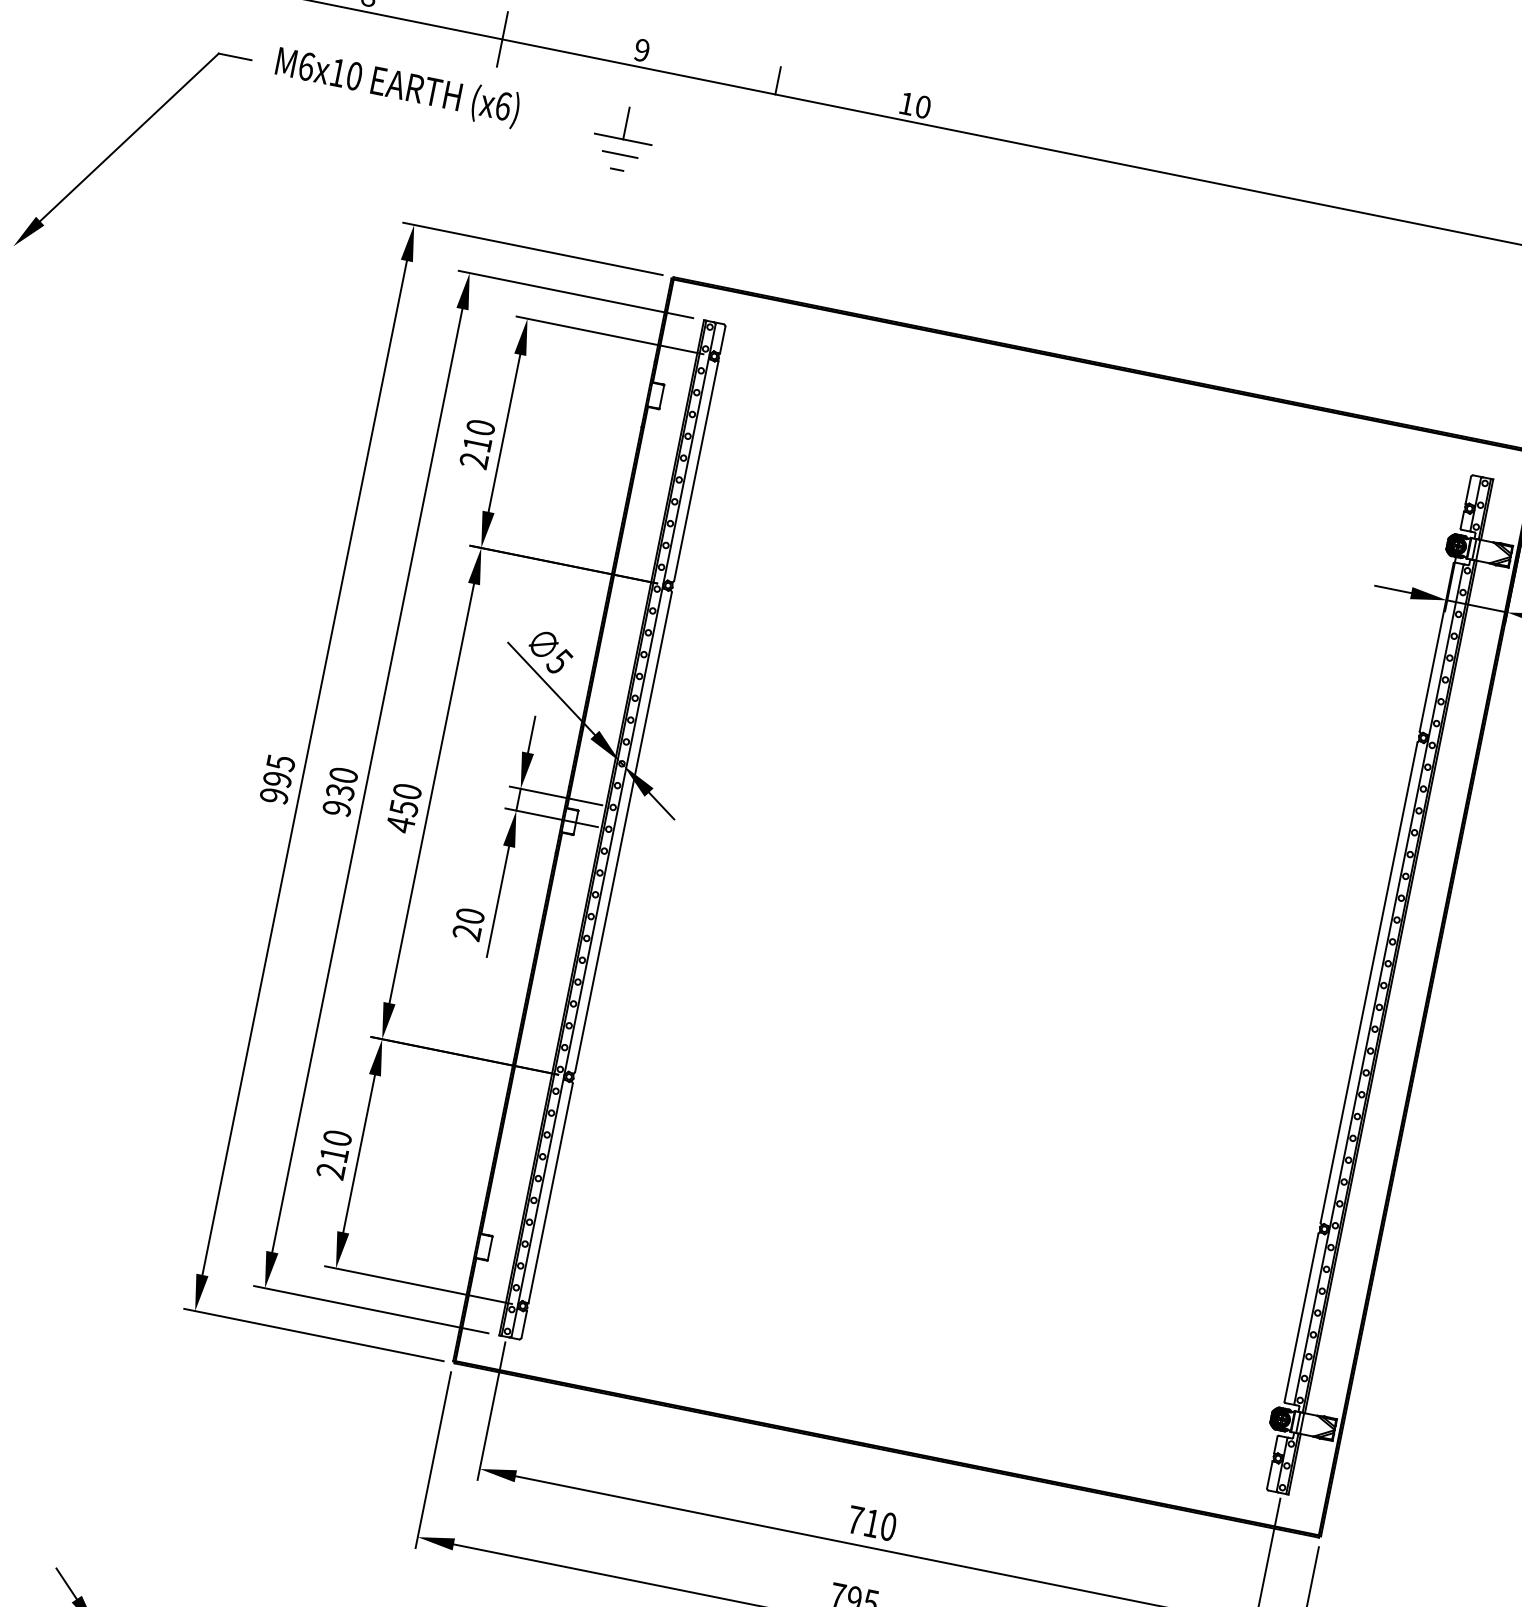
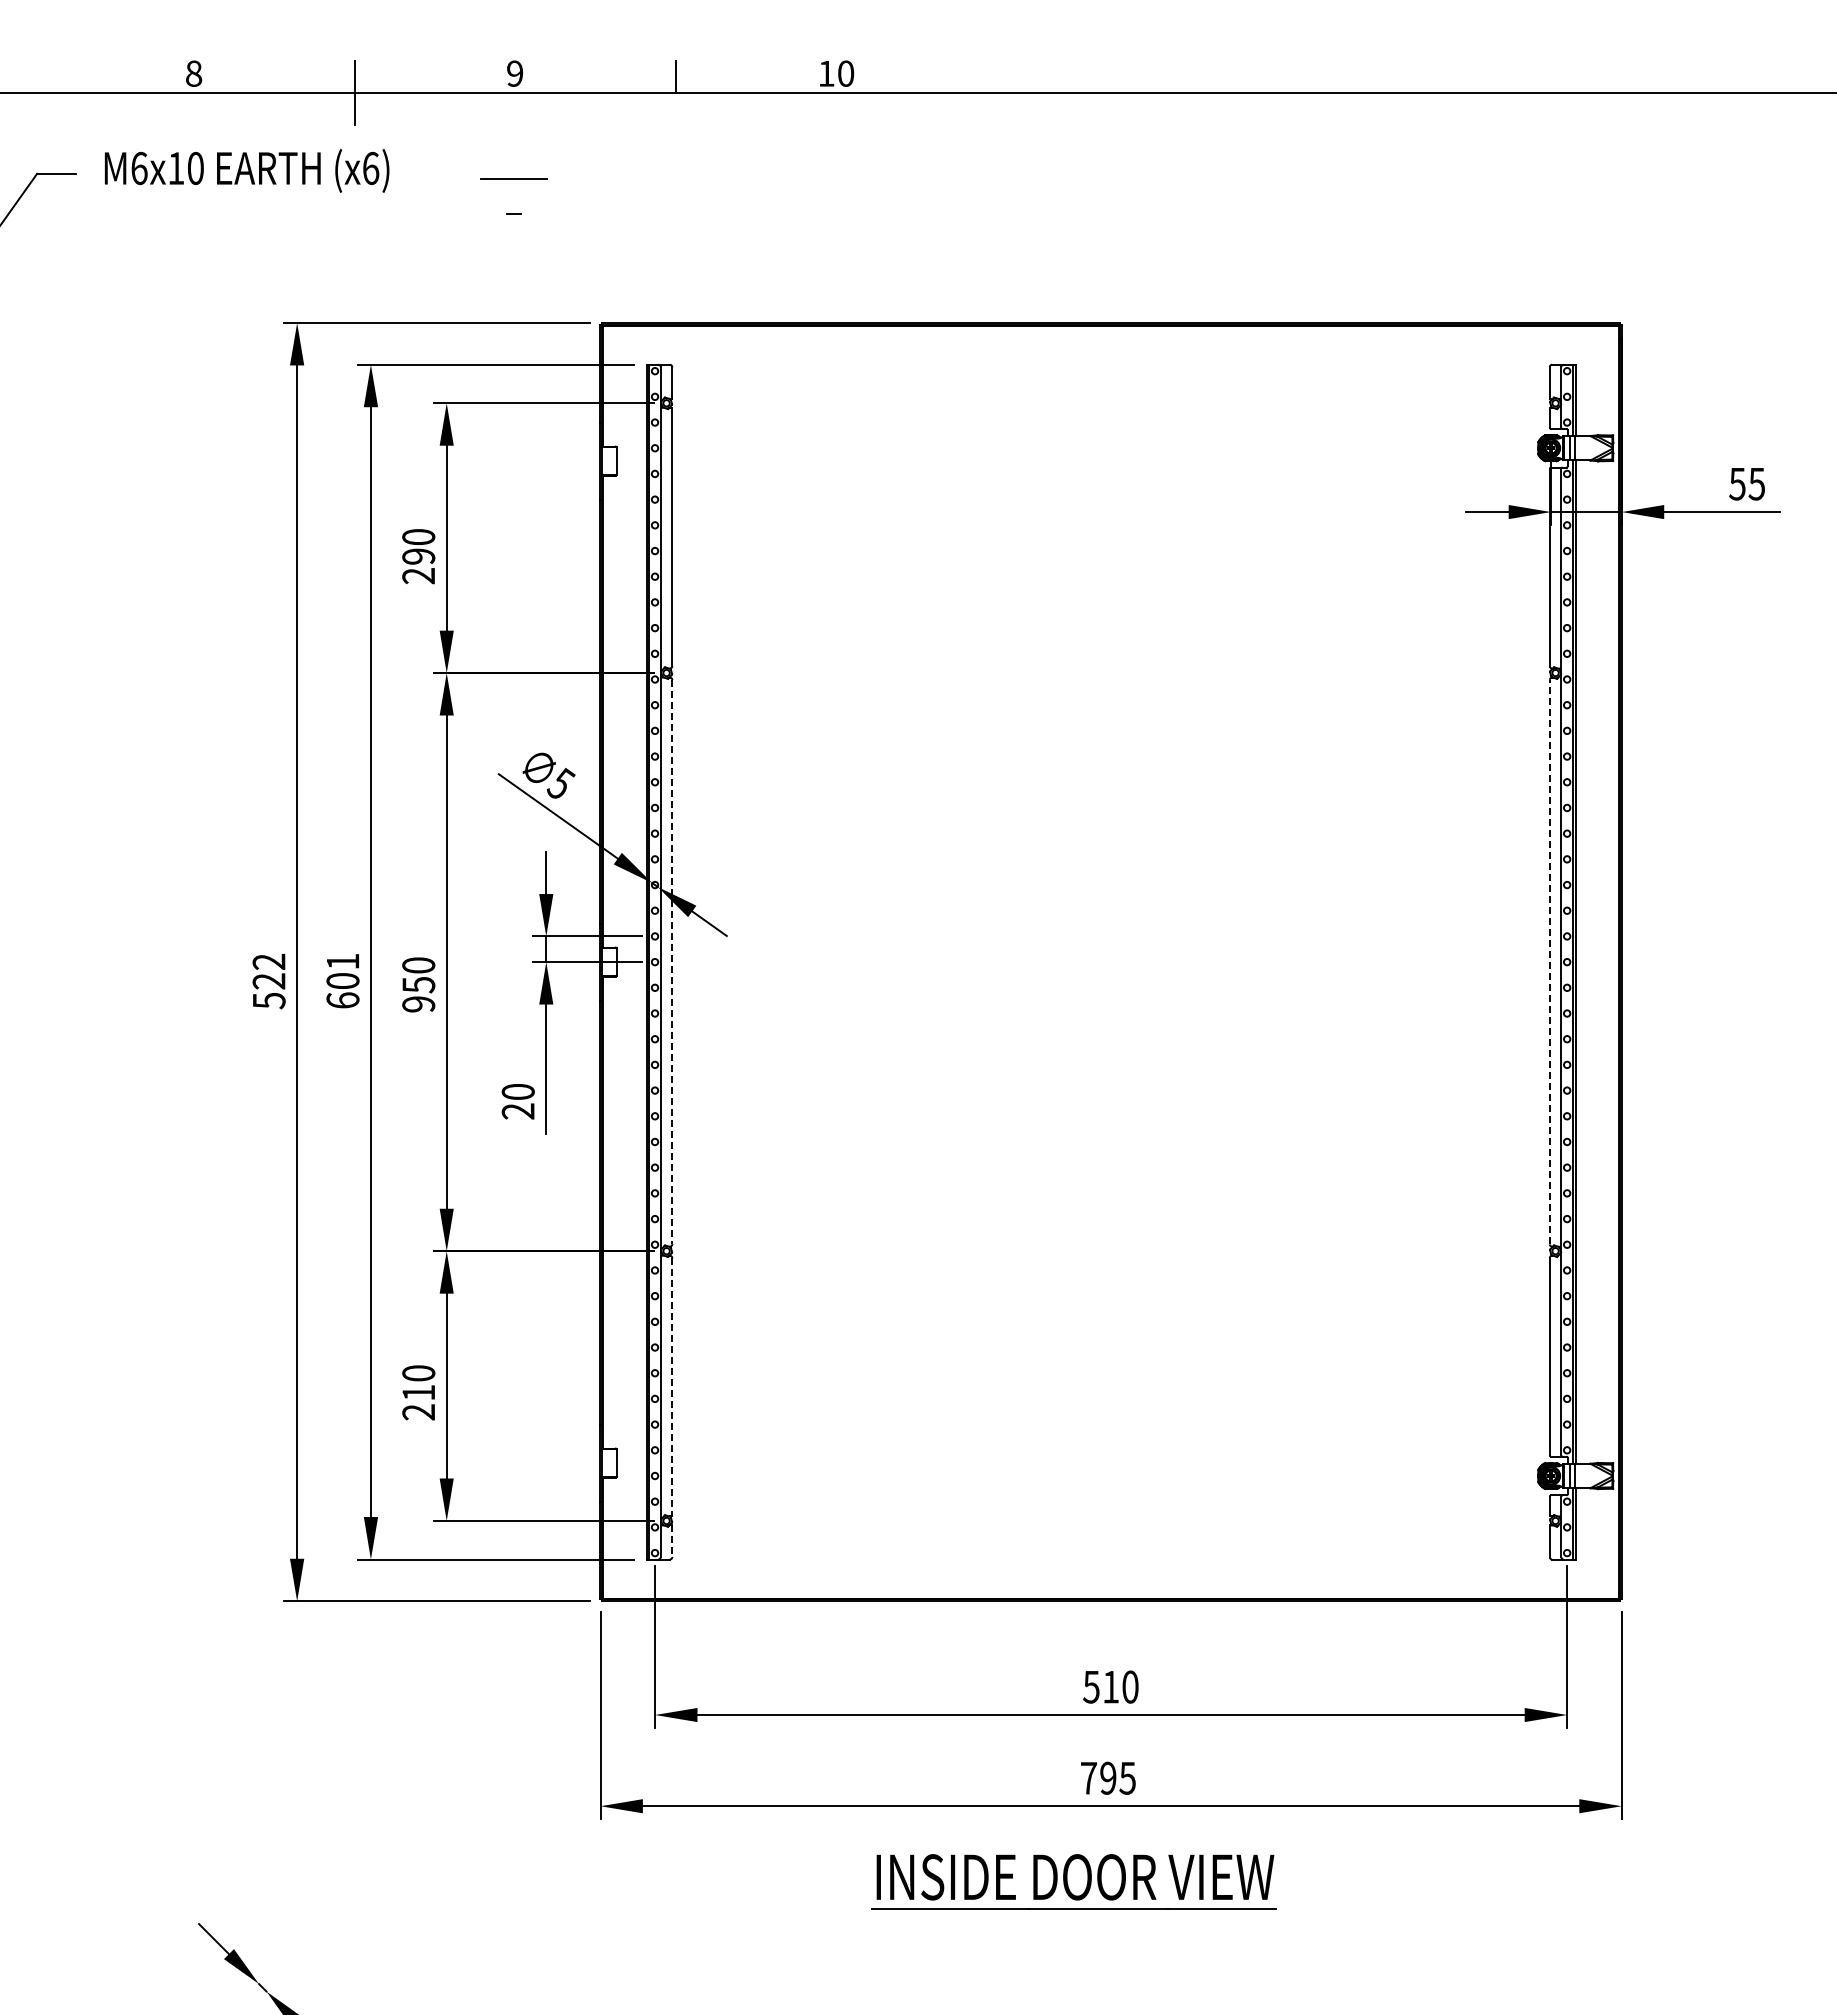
line: (626, 123) -> (514, 159), removed
line: (619, 154) -> (513, 196), removed
text: (477, 444) -> (418, 556), 210 -> 290
text: (277, 779) -> (268, 981), 995 -> 522
text: (340, 791) -> (342, 980), 930 -> 601
text: (400, 824) -> (418, 1004), 450 -> 950
line: (623, 832) -> (672, 962), solid -> dashed
line: (1368, 981) -> (1549, 961), solid -> dashed
line: (550, 1193) -> (672, 1387), solid -> dashed
line: (524, 1324) -> (672, 1541), solid -> dashed
text: (855, 1520) -> (1091, 1687), 710 -> 510

